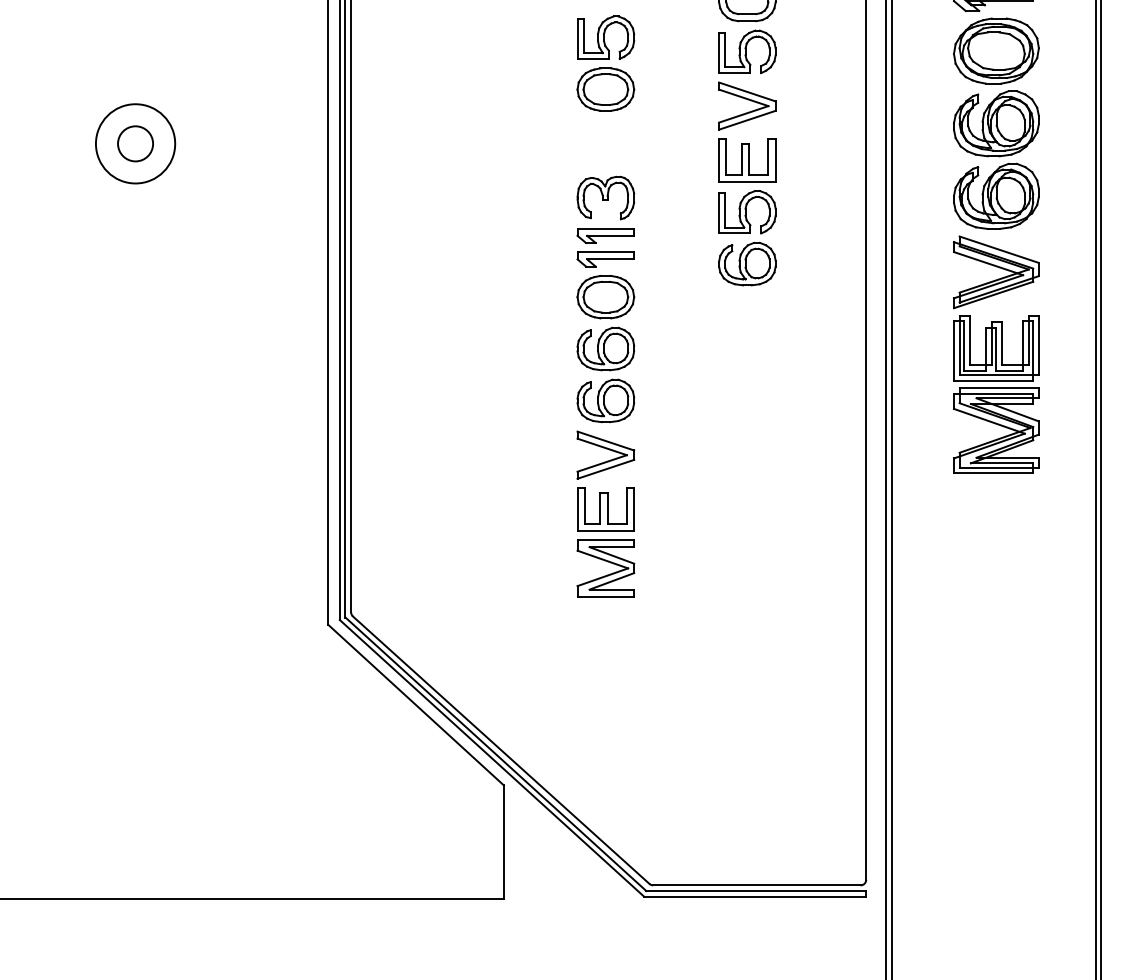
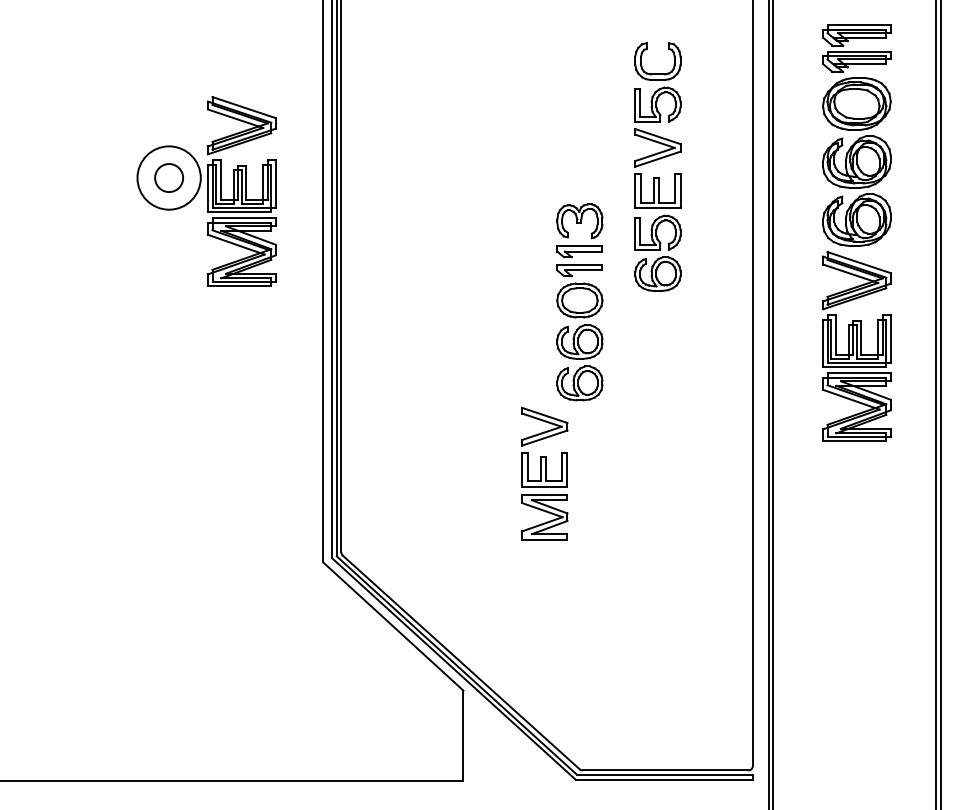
part: (605, 63) -> (544, 113), removed
part: (226, 160) -> (241, 191), added
part: (605, 299) -> (579, 302), moved

